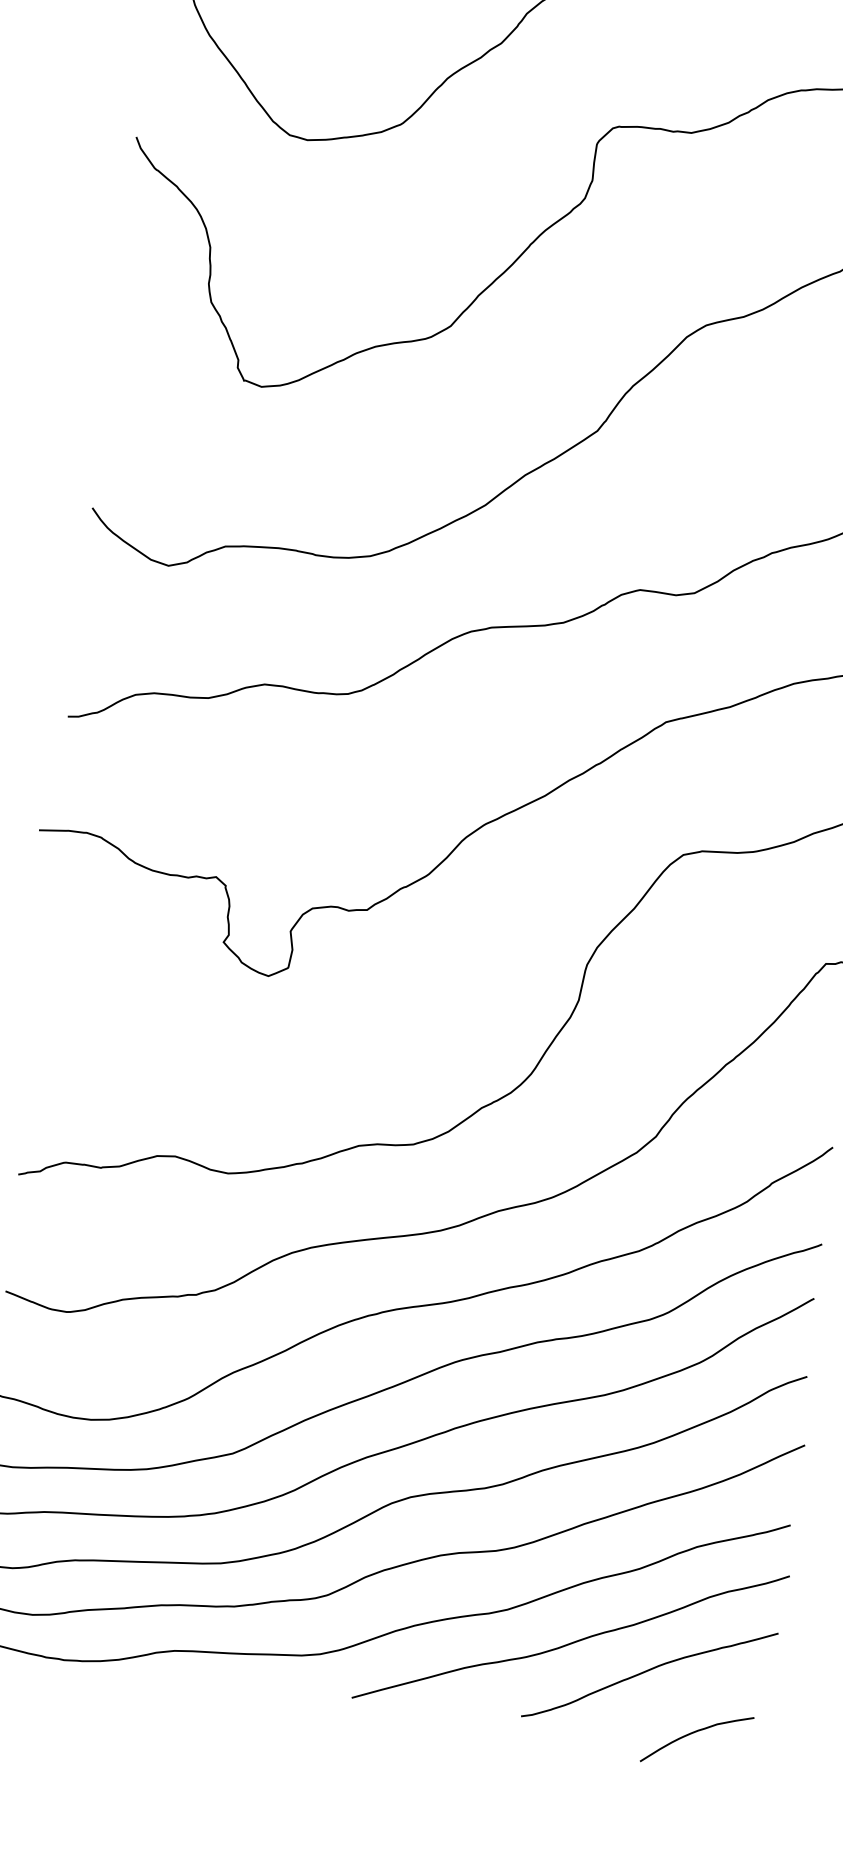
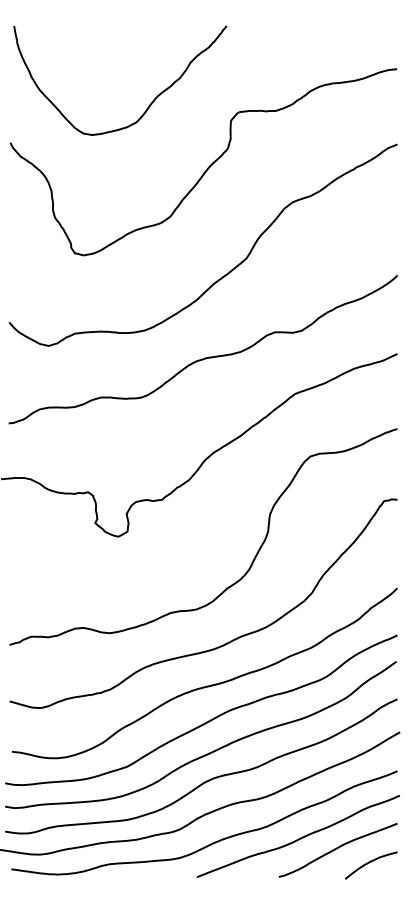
curve: (693, 1734) -> (369, 863), moved

